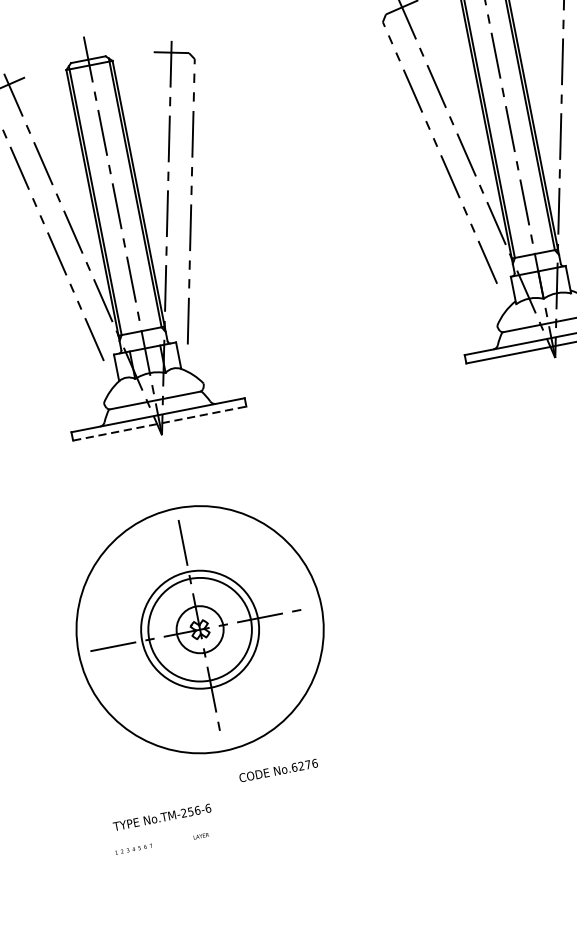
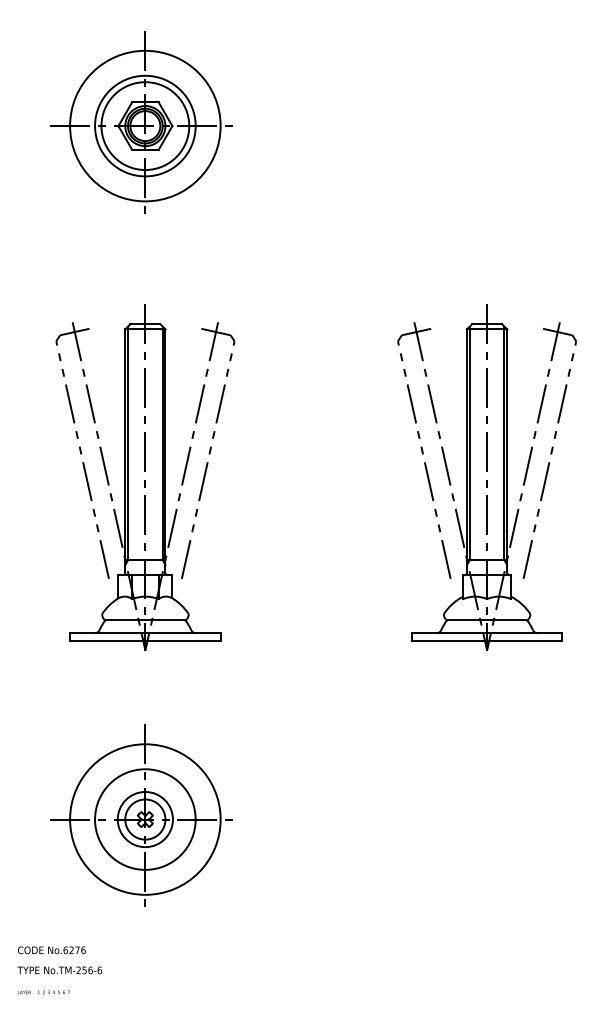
line: (159, 423) -> (145, 640), dashed -> solid
circle: (199, 629) -> (144, 819), size x0.62
circle: (200, 629) -> (145, 819), size x0.71
text: (278, 770) -> (51, 950), moved
text: (161, 817) -> (59, 970), moved
text: (200, 836) -> (23, 992), moved

